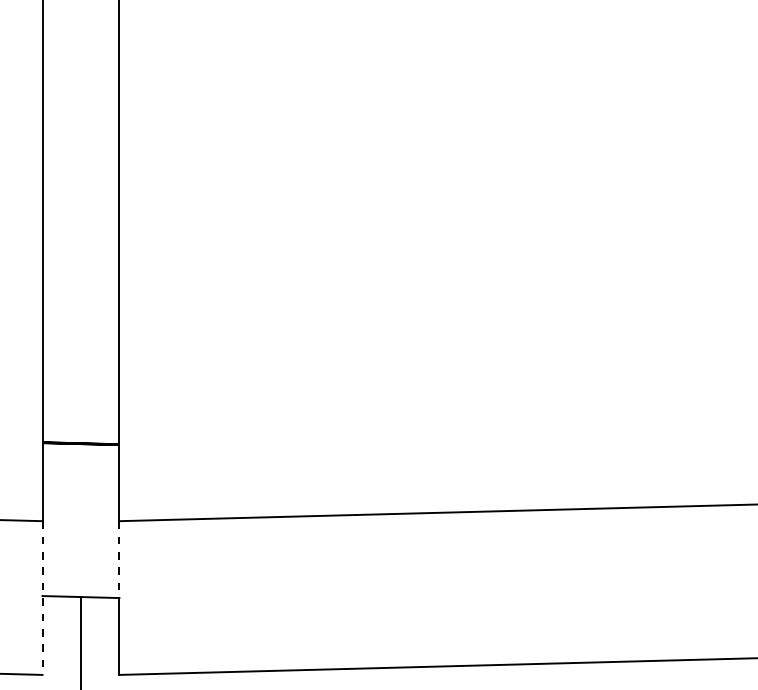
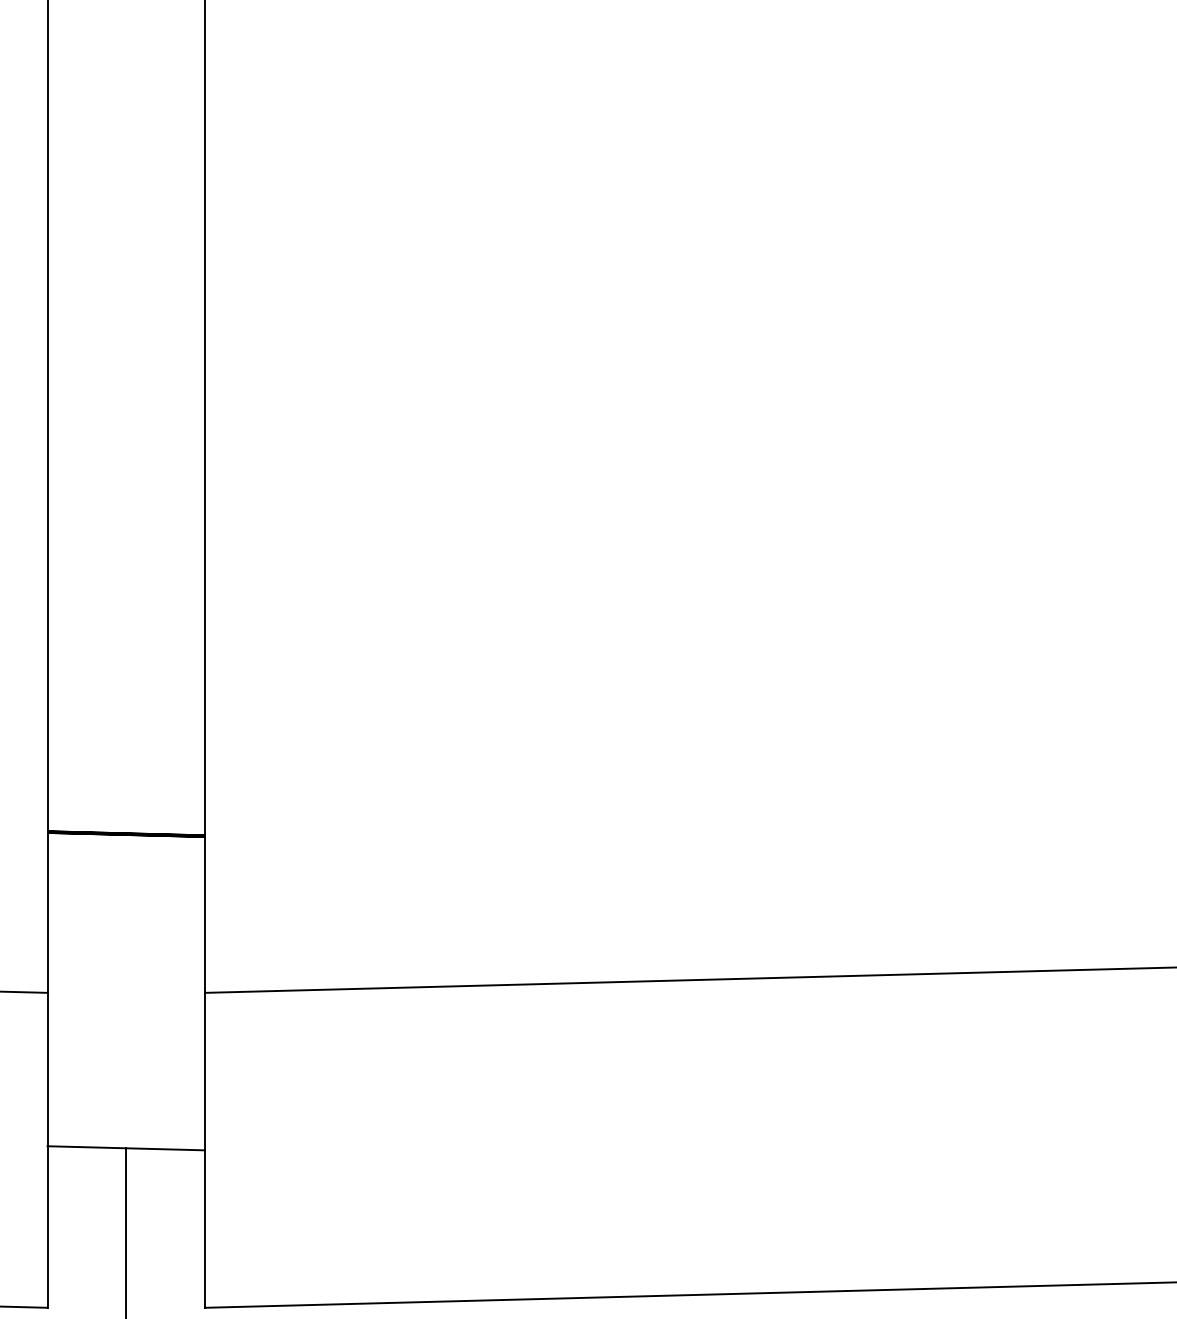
line: (119, 560) -> (205, 1073), dashed -> solid
line: (42, 598) -> (47, 1151), dashed -> solid

